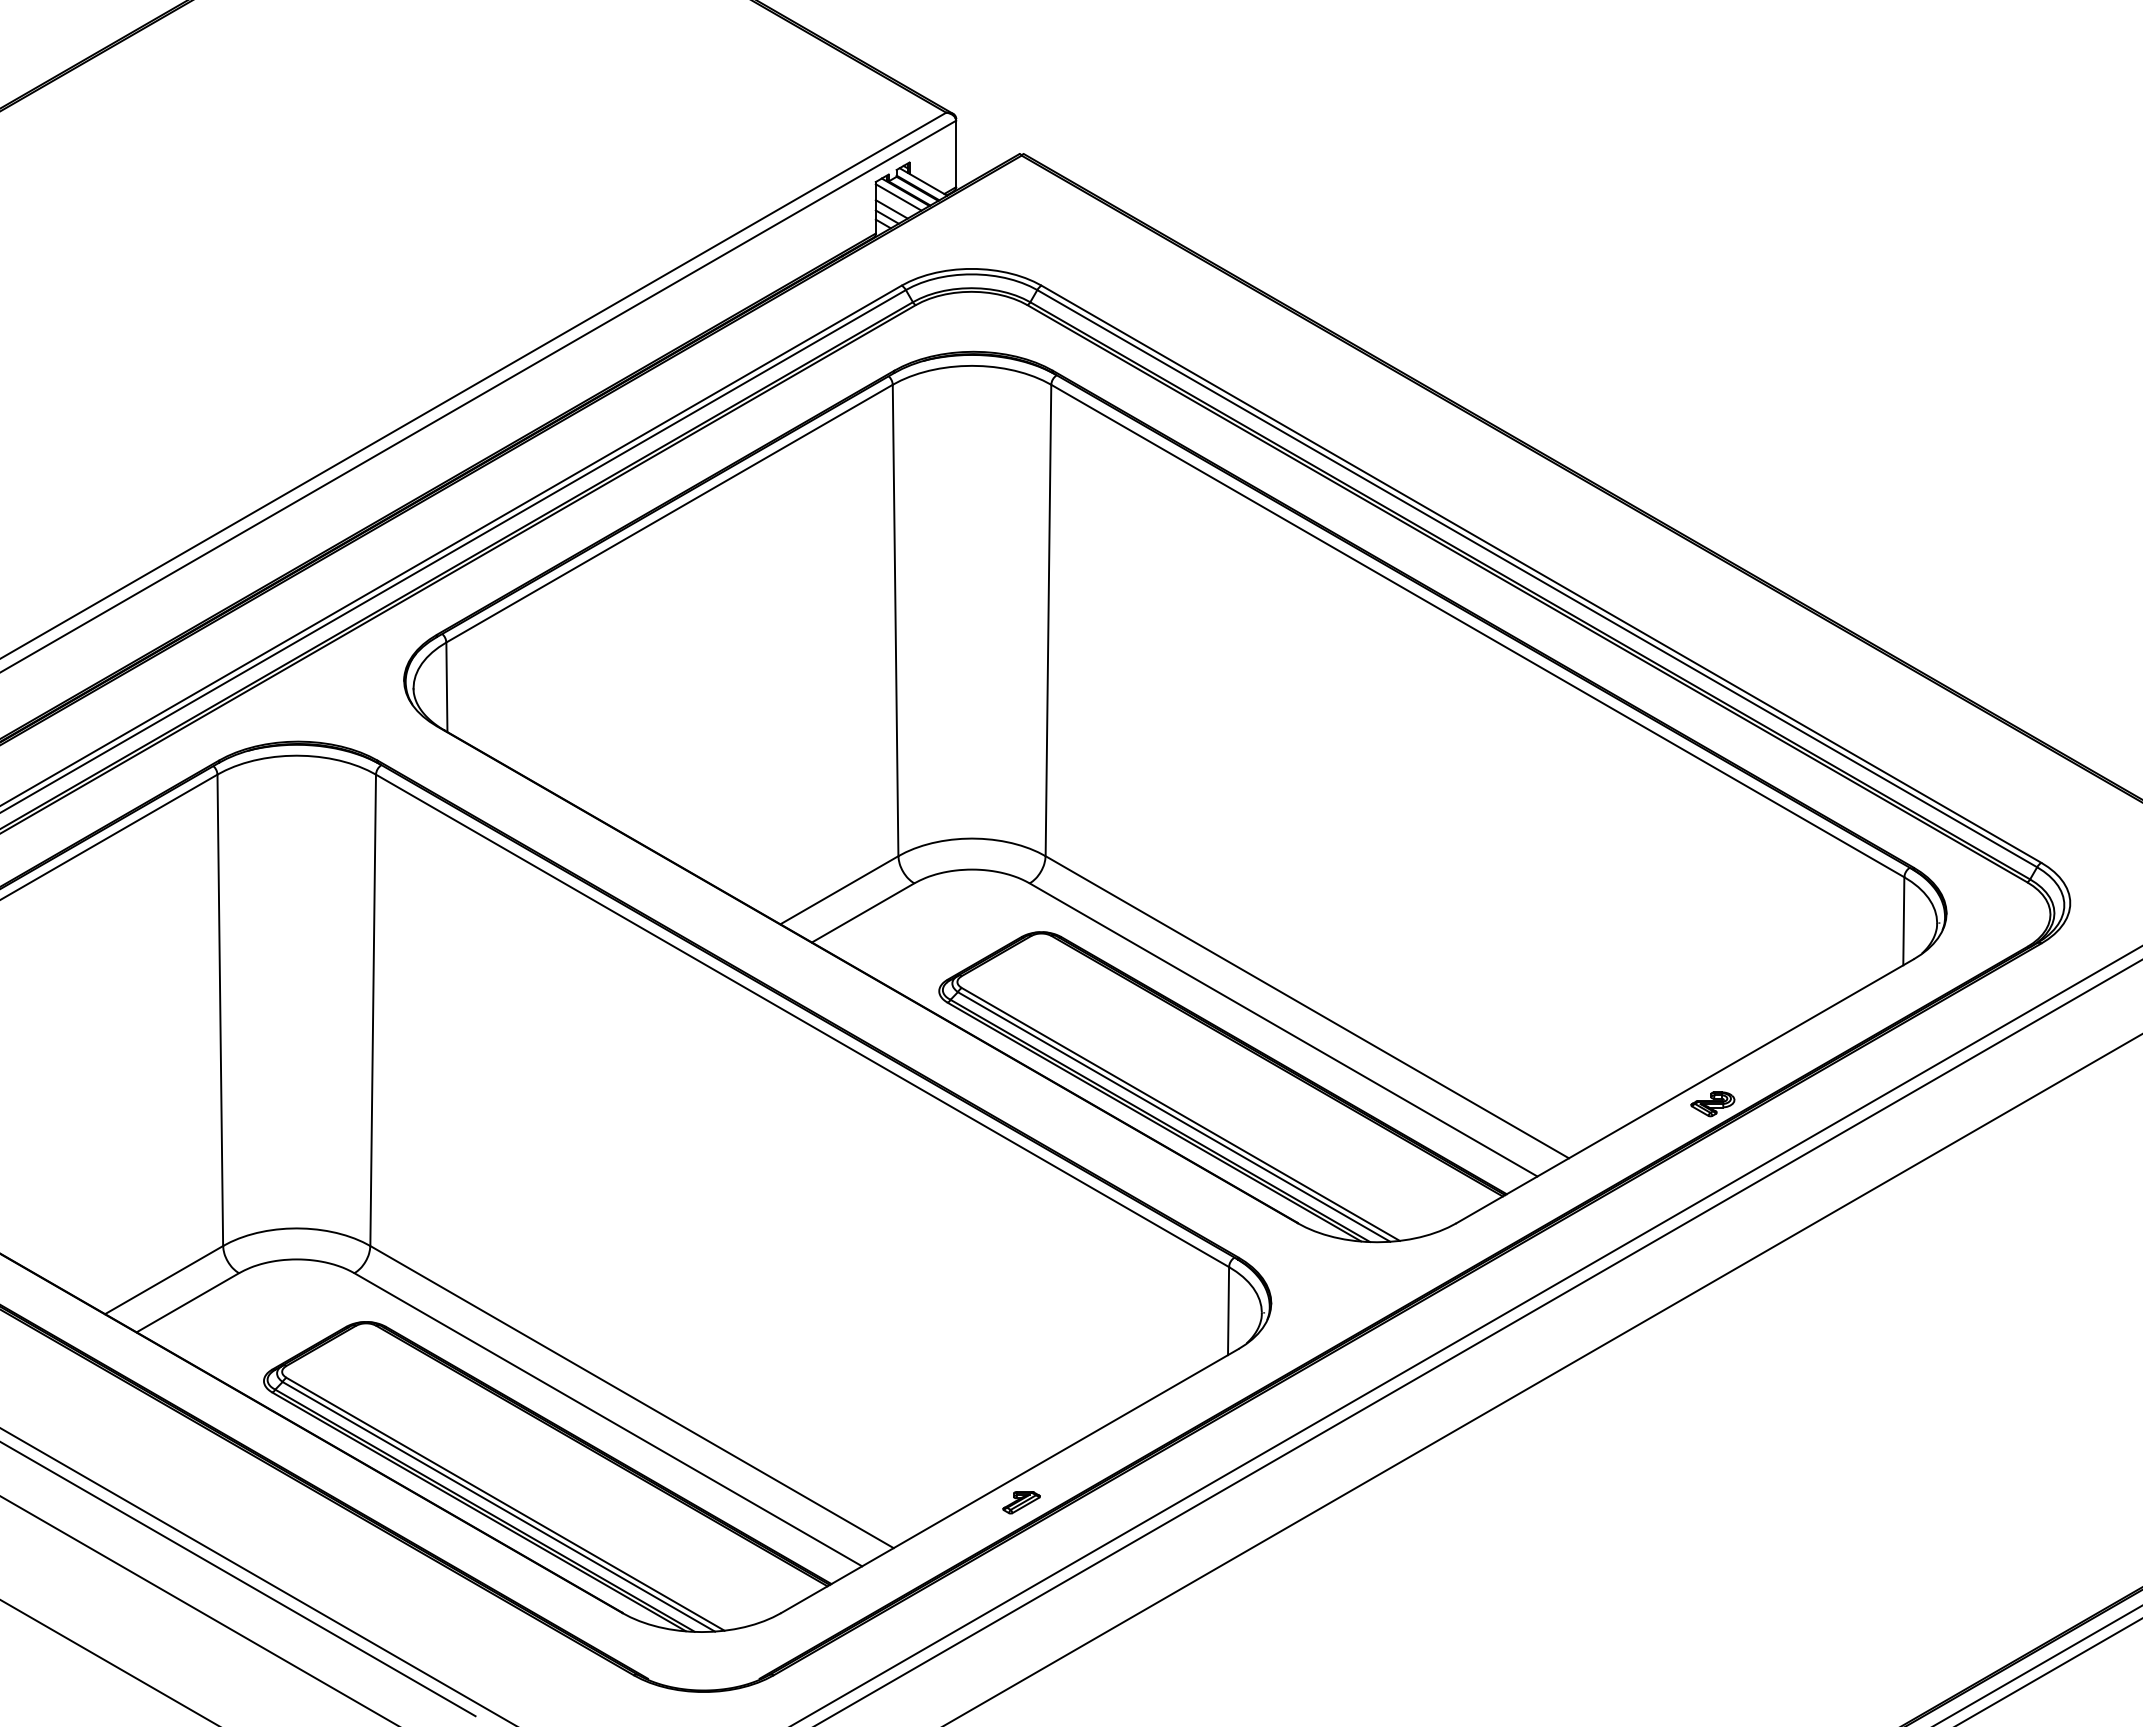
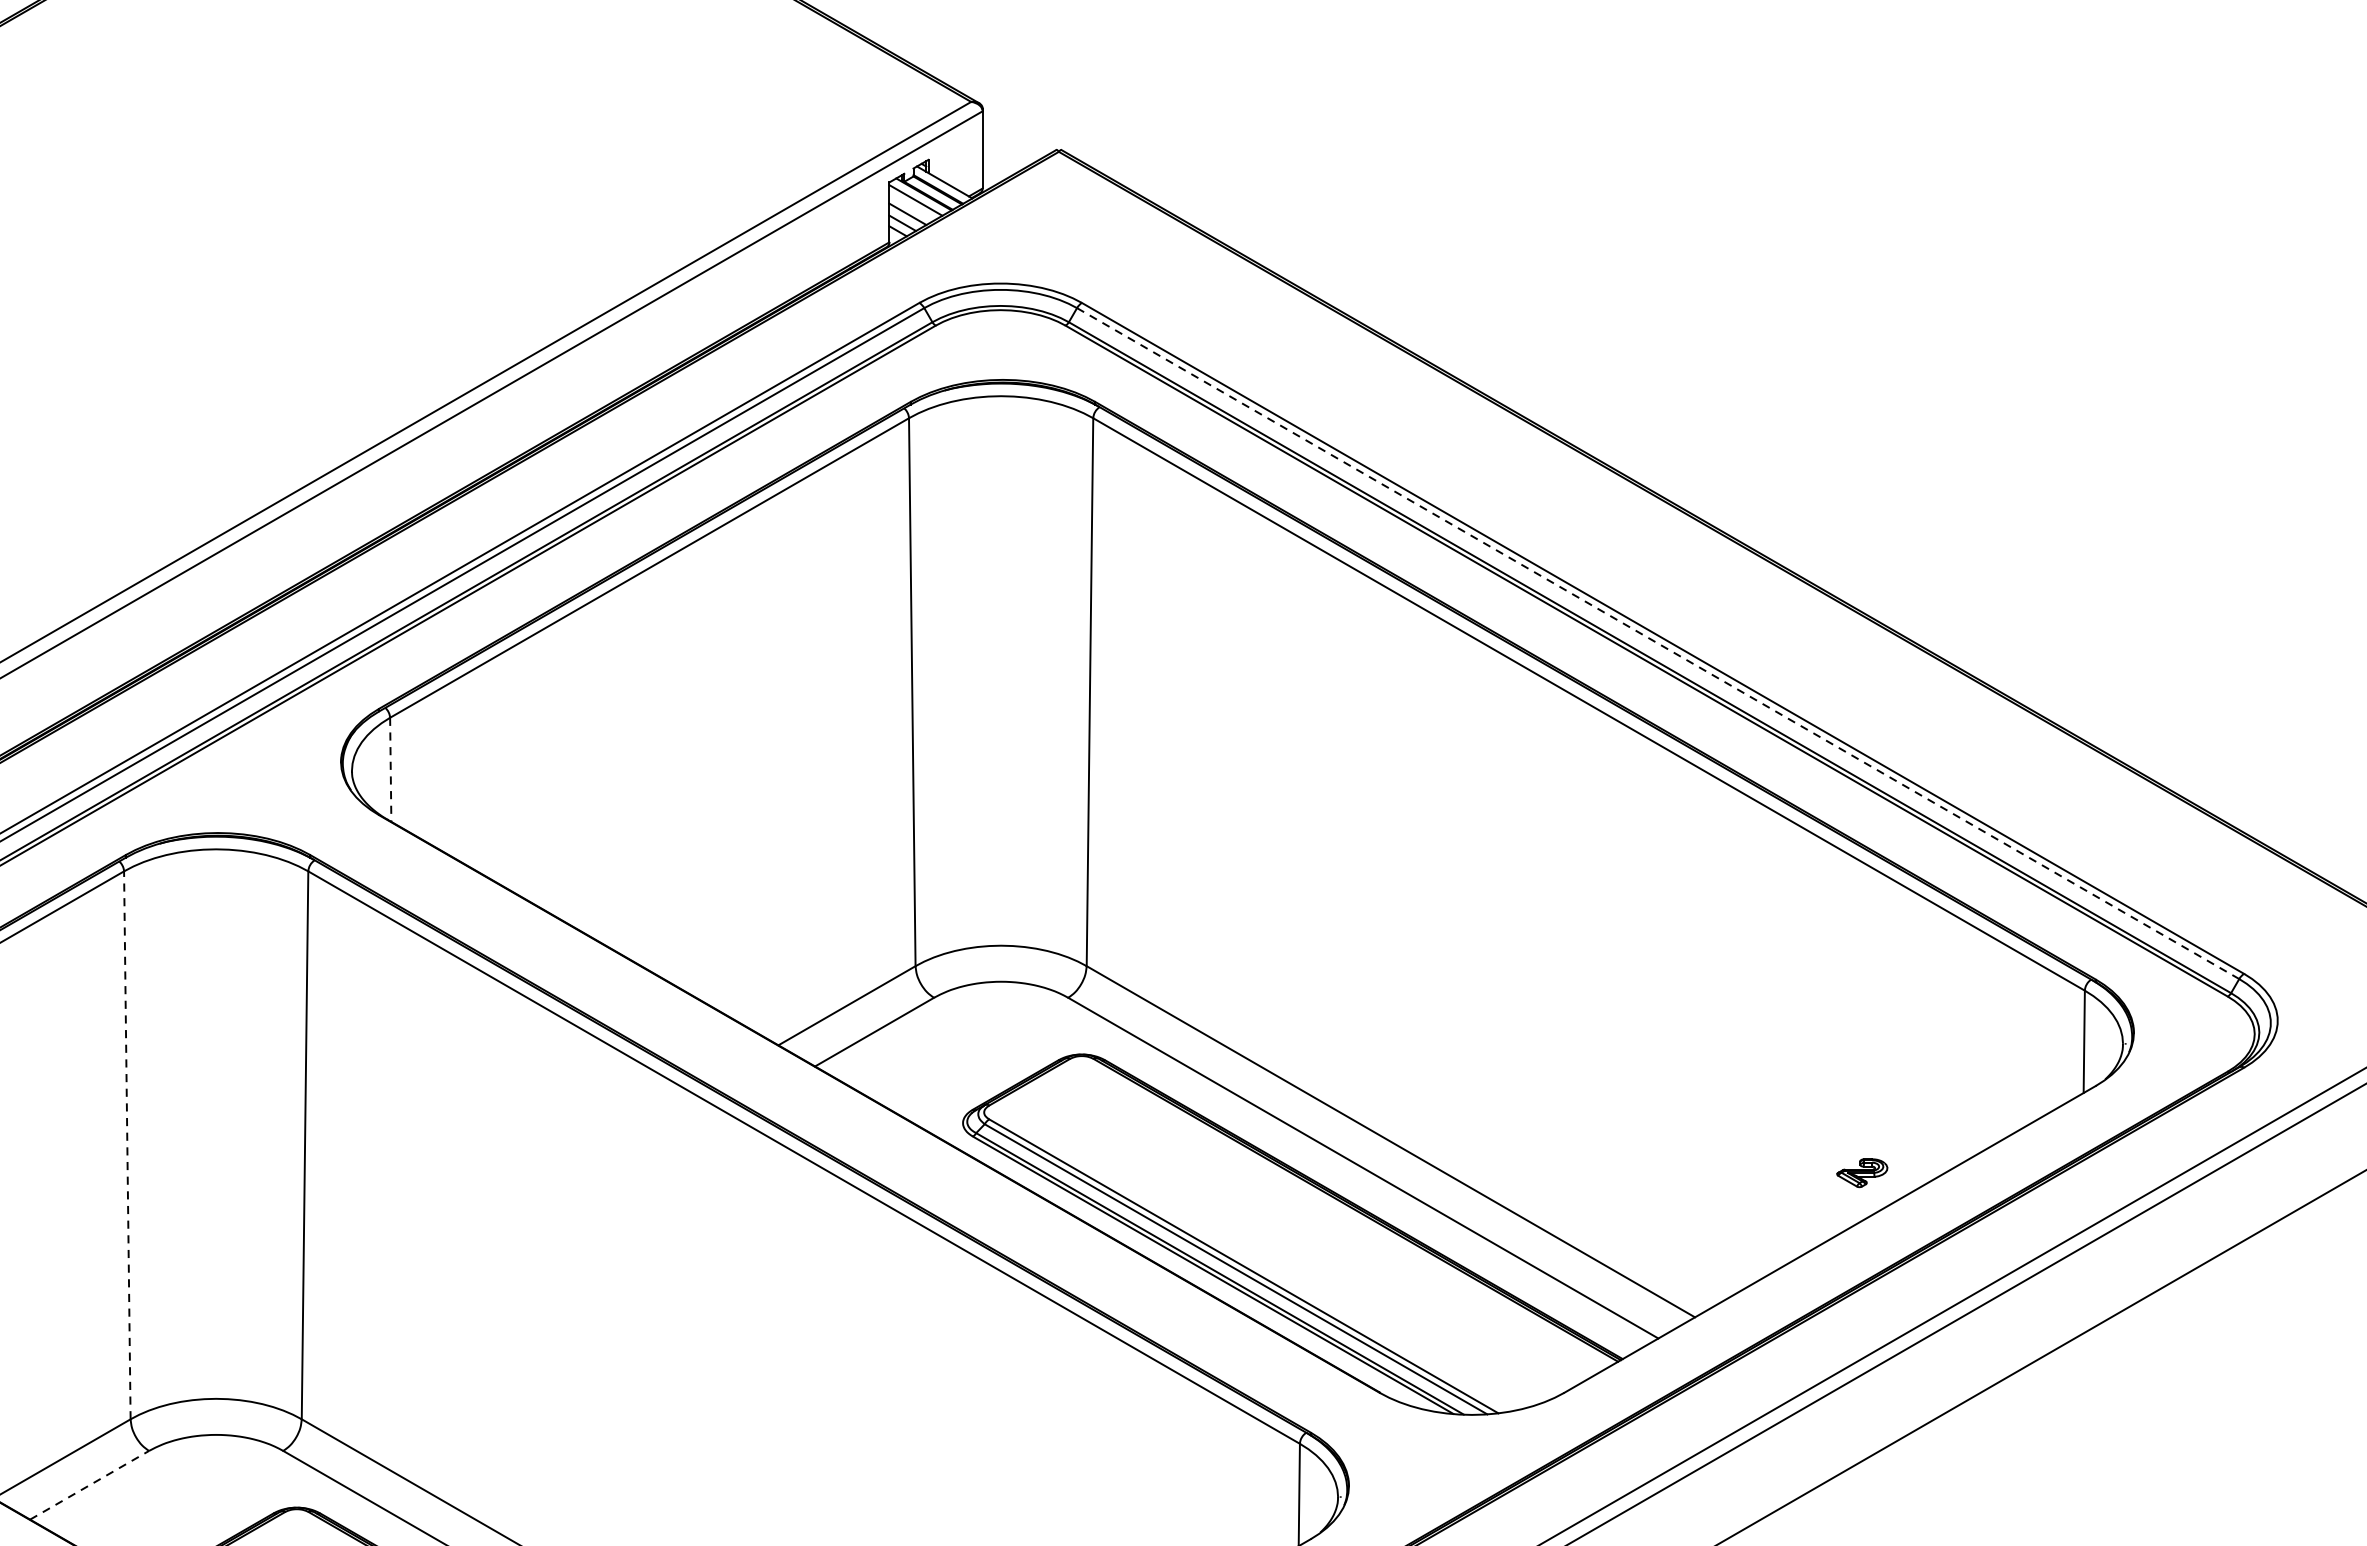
line: (1537, 578) -> (1658, 643), solid -> dashed
line: (446, 687) -> (390, 770), solid -> dashed
line: (220, 1010) -> (127, 1145), solid -> dashed
part: (1712, 1104) -> (1861, 1173), moved
line: (188, 1302) -> (90, 1484), solid -> dashed

